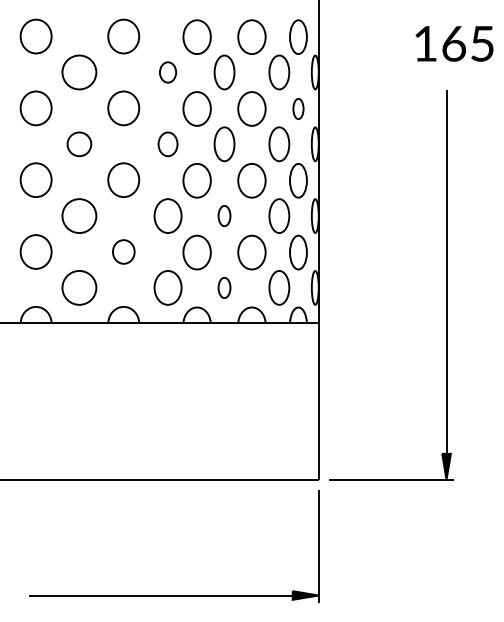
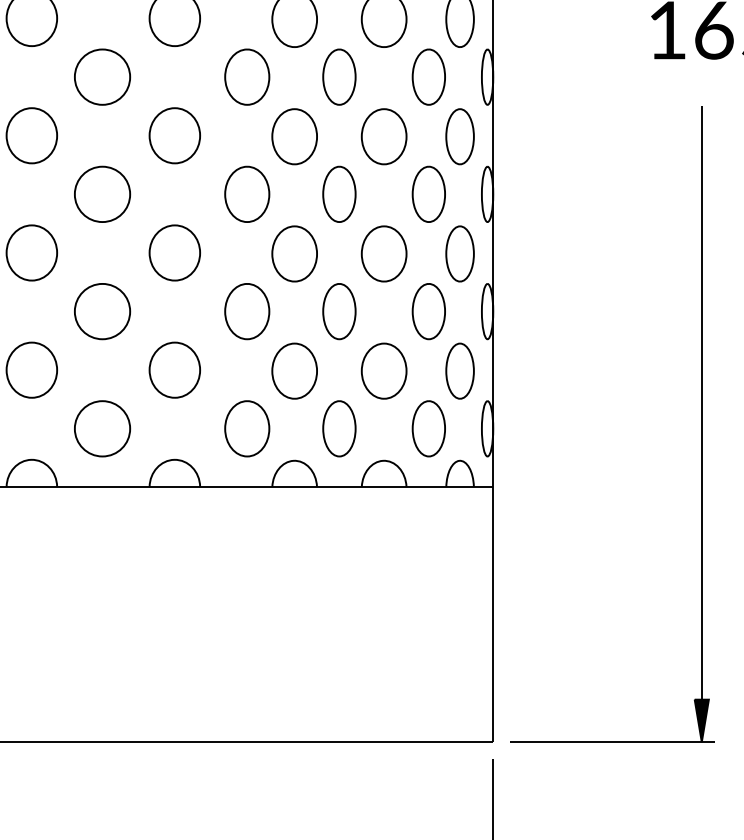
part: (167, 72) -> (246, 77), size x1.67
part: (298, 108) -> (460, 135), size x1.67
part: (79, 144) -> (102, 194), size x1.43
part: (167, 144) -> (246, 194), size x1.43
part: (224, 215) -> (339, 310), size x1.67
part: (123, 251) -> (174, 369), size x1.43
part: (224, 287) -> (339, 428), size x1.67

